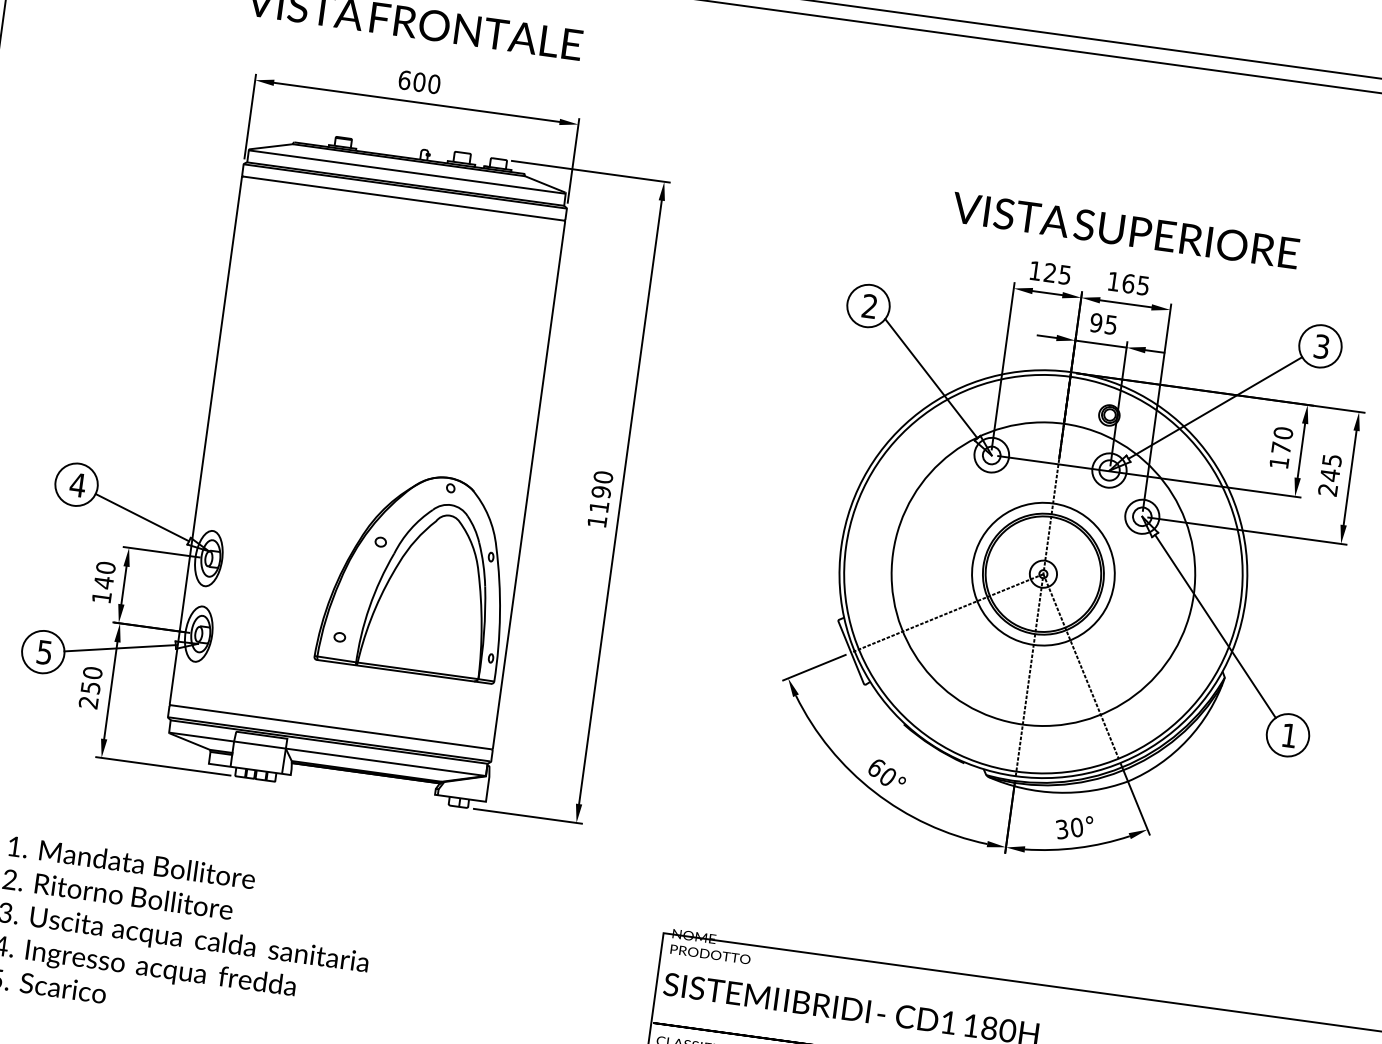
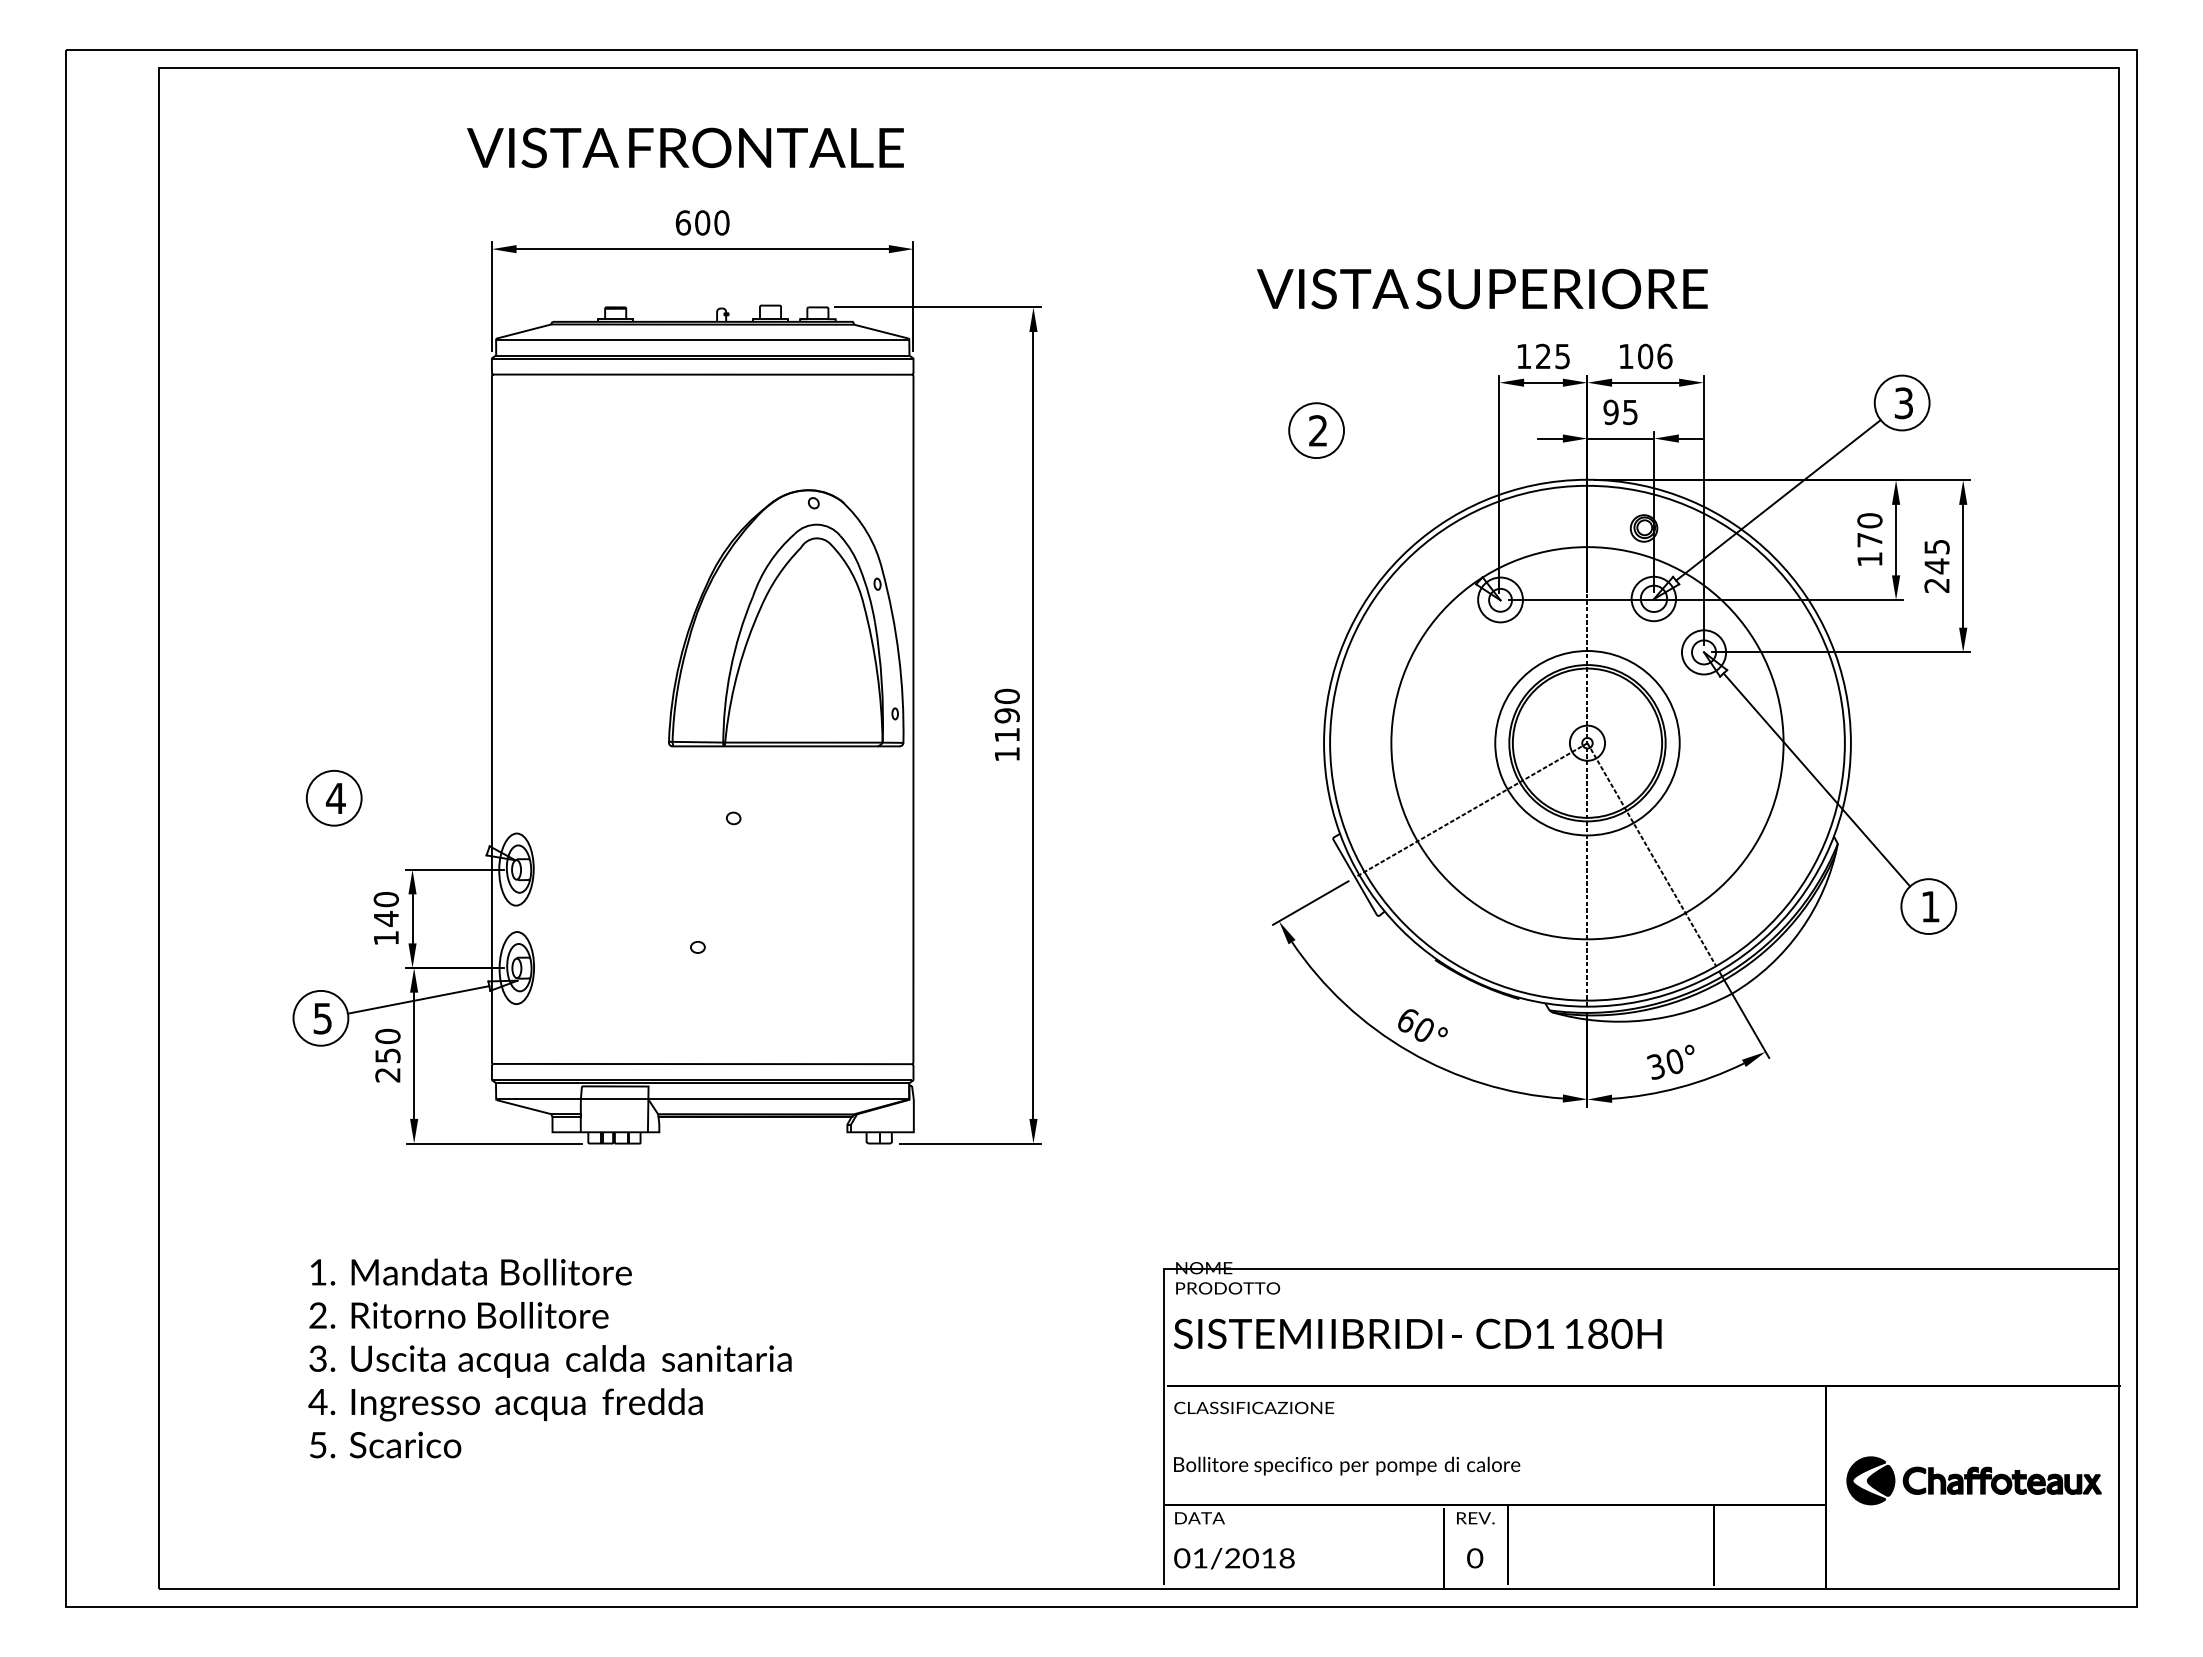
text: (1125, 230) -> (1482, 288), moved
text: (1136, 284) -> (1655, 356), 165 -> 106
line: (931, 378) -> (1409, 512), removed
line: (142, 517) -> (424, 828), removed
part: (417, 573) -> (786, 618), moved

